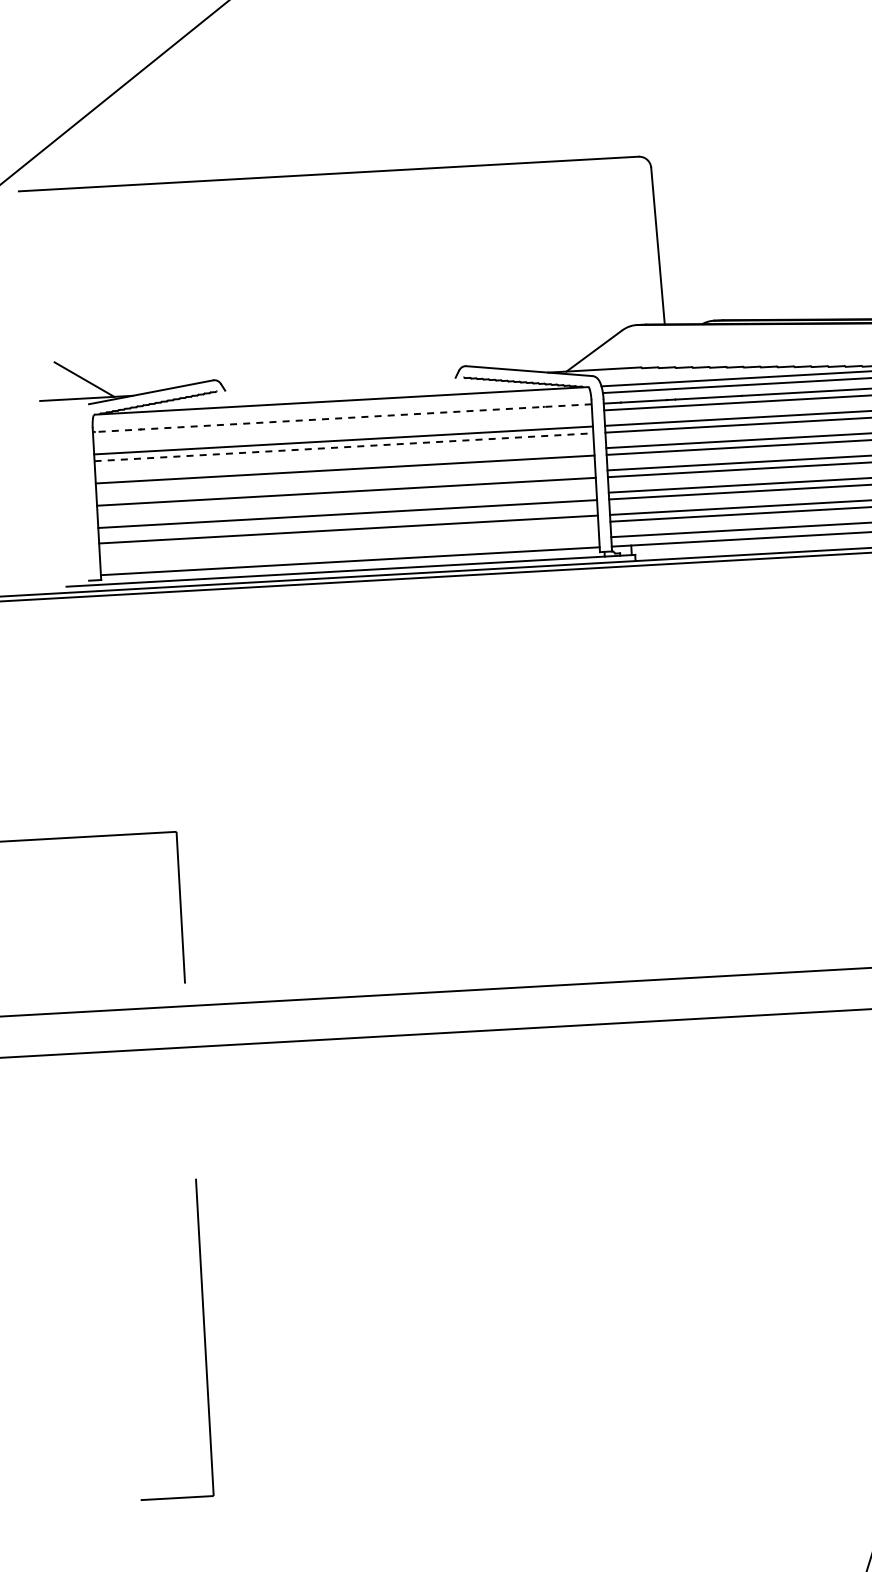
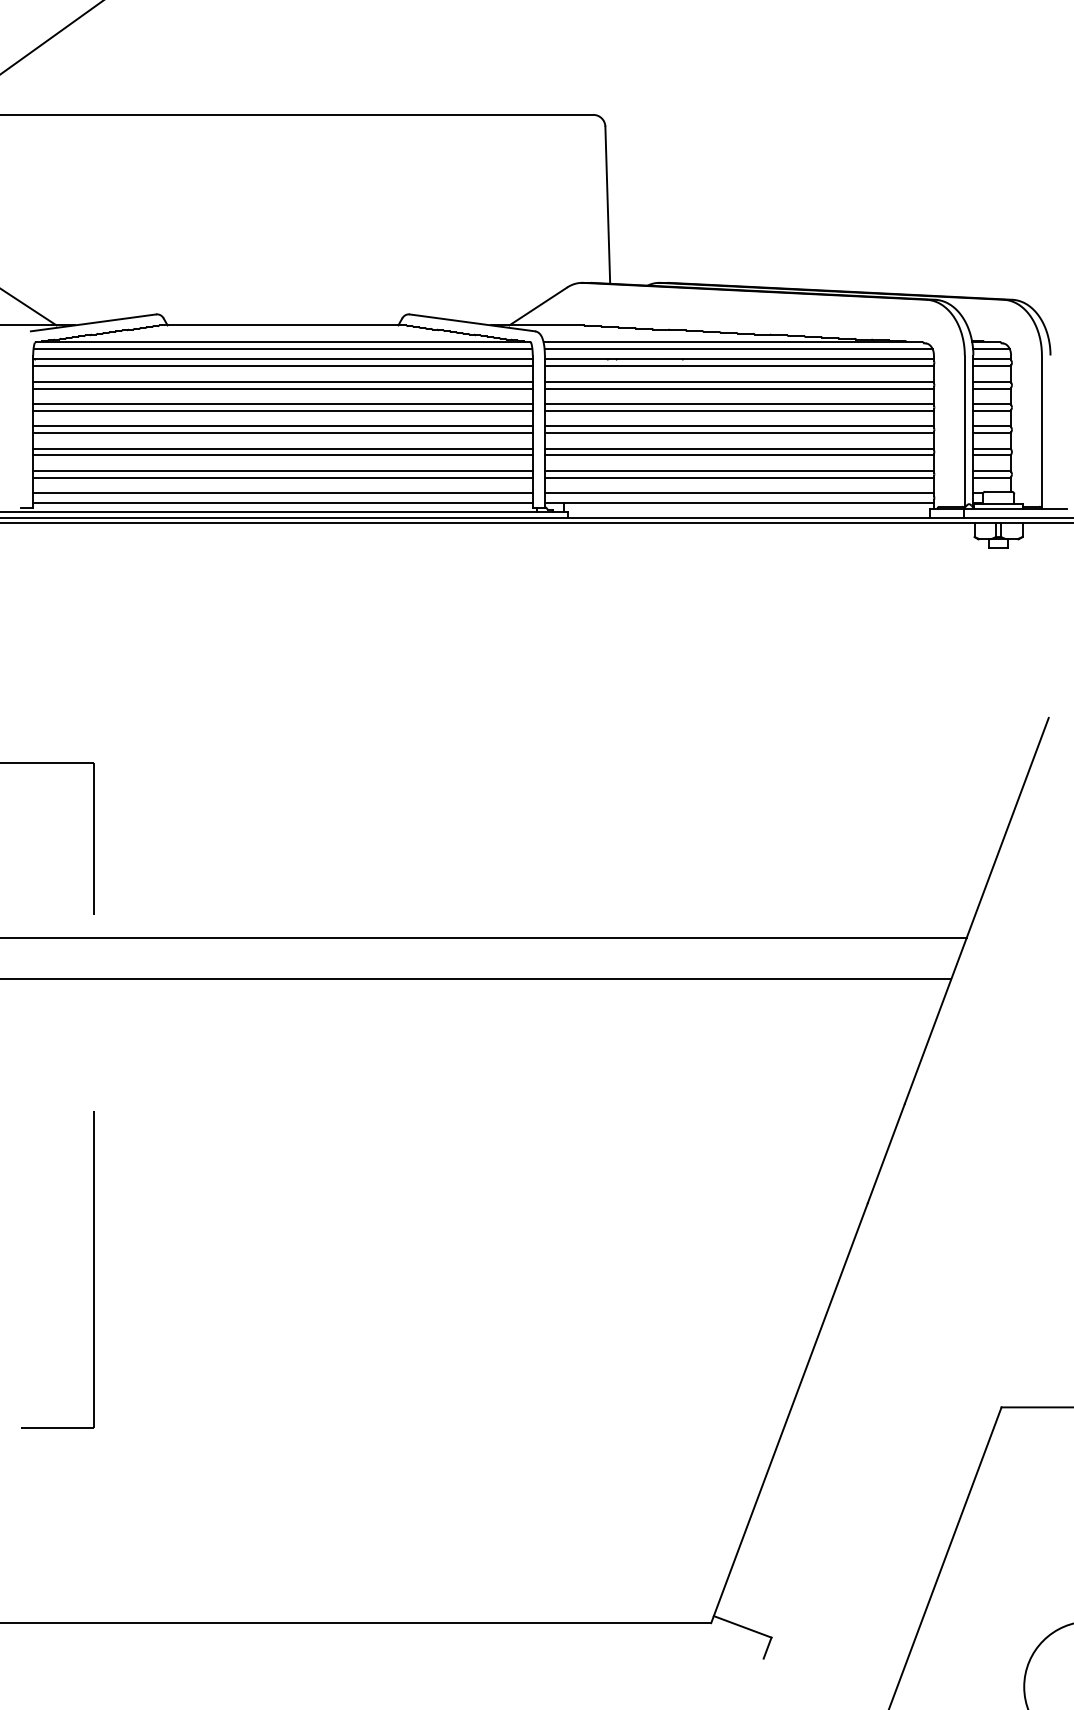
line: (339, 384) -> (282, 325), added
line: (341, 407) -> (282, 348), added
line: (341, 418) -> (282, 359), dashed -> solid
line: (342, 425) -> (282, 366), added
line: (343, 447) -> (282, 388), dashed -> solid
line: (344, 463) -> (282, 404), added
line: (345, 485) -> (282, 426), added
line: (346, 507) -> (282, 448), added
line: (348, 536) -> (282, 477), added
line: (349, 552) -> (282, 493), added

